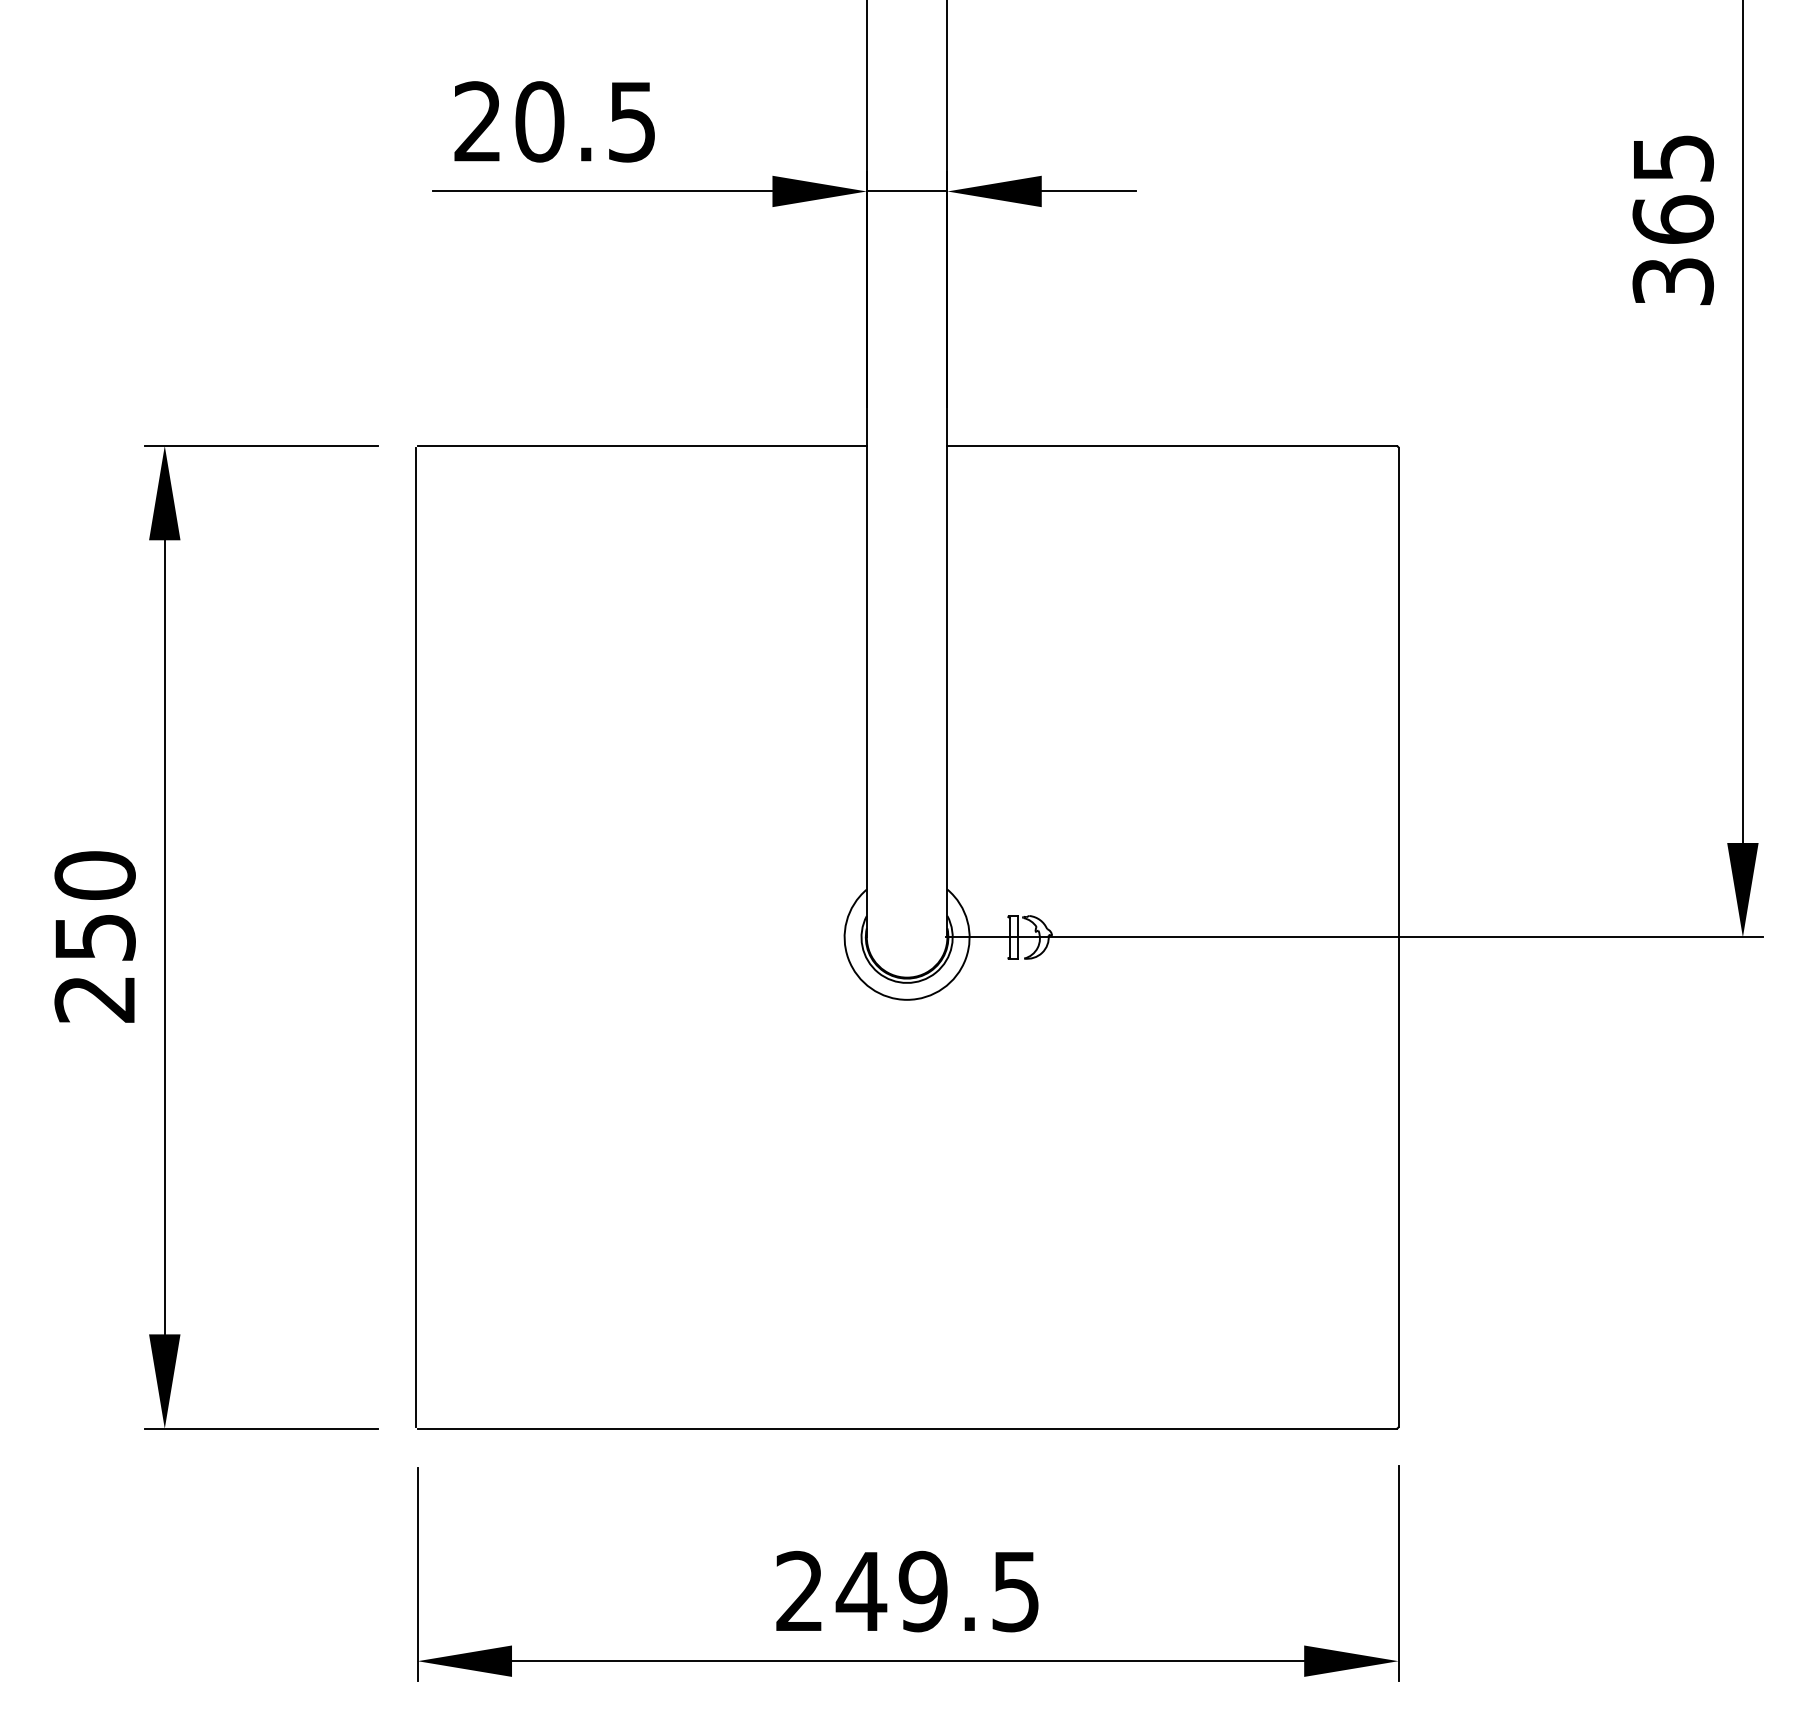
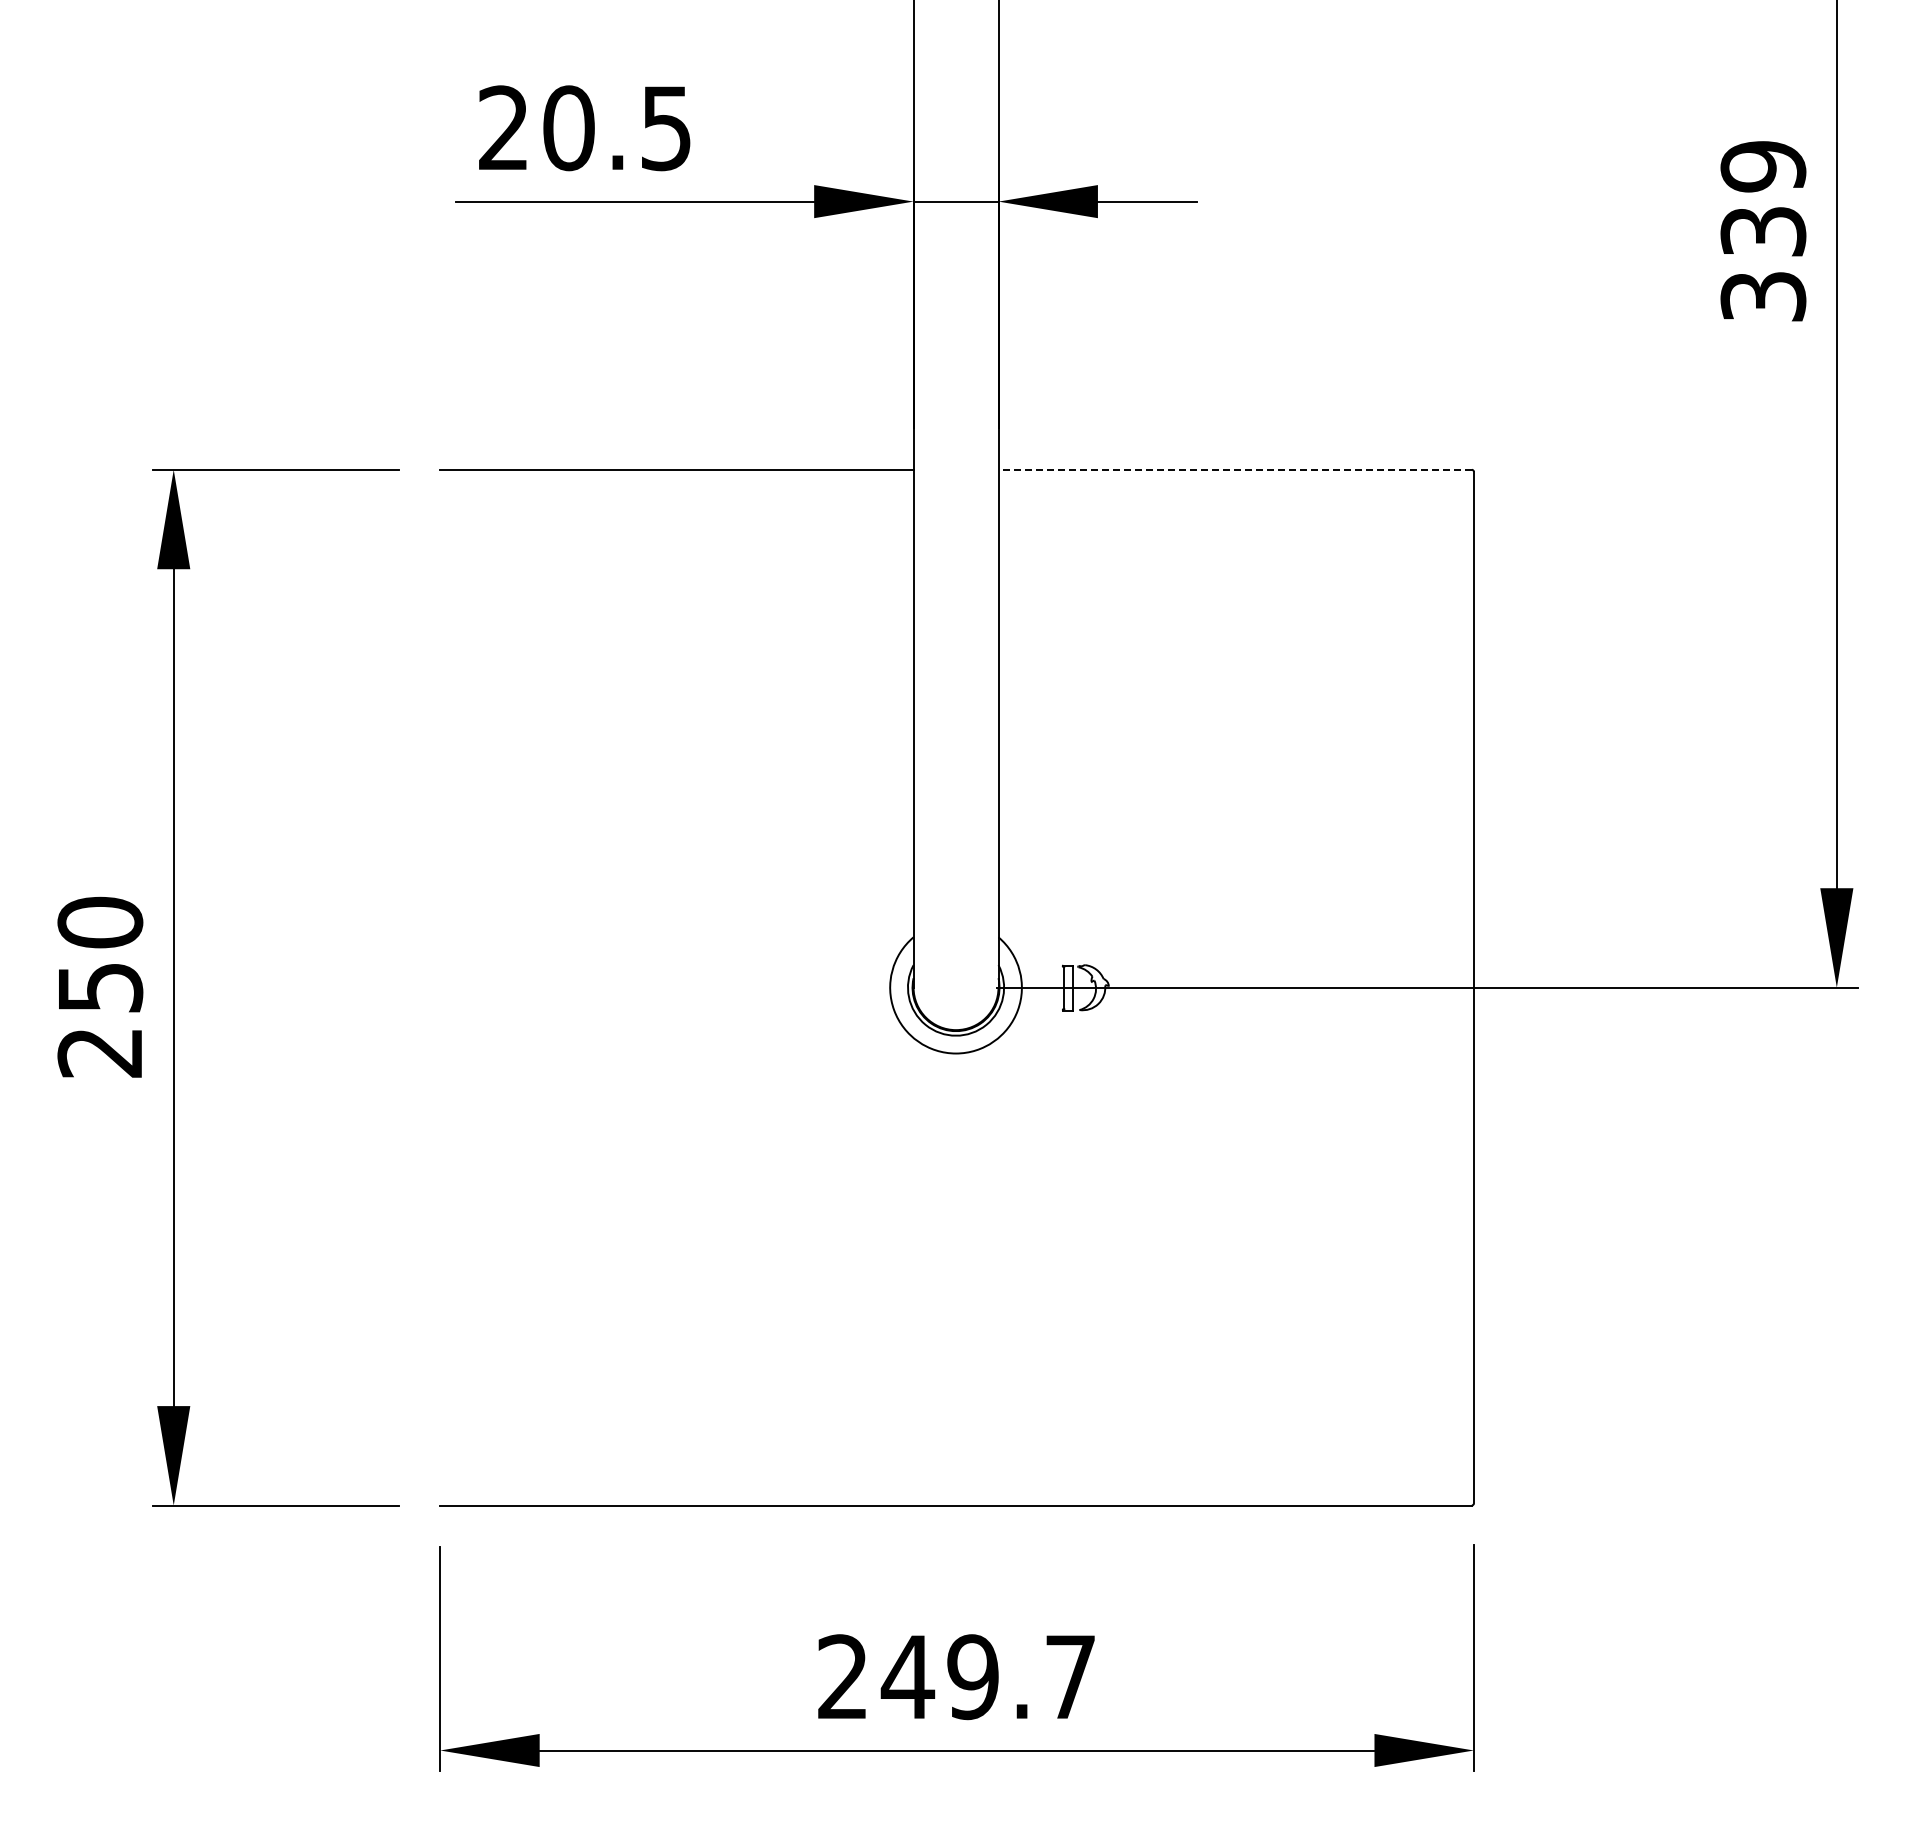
text: (1673, 188) -> (1763, 198), 365 -> 339
line: (1172, 445) -> (1235, 469), solid -> dashed
line: (416, 937) -> (438, 987), removed
text: (1015, 1591) -> (1070, 1677), 249.5 -> 249.7

